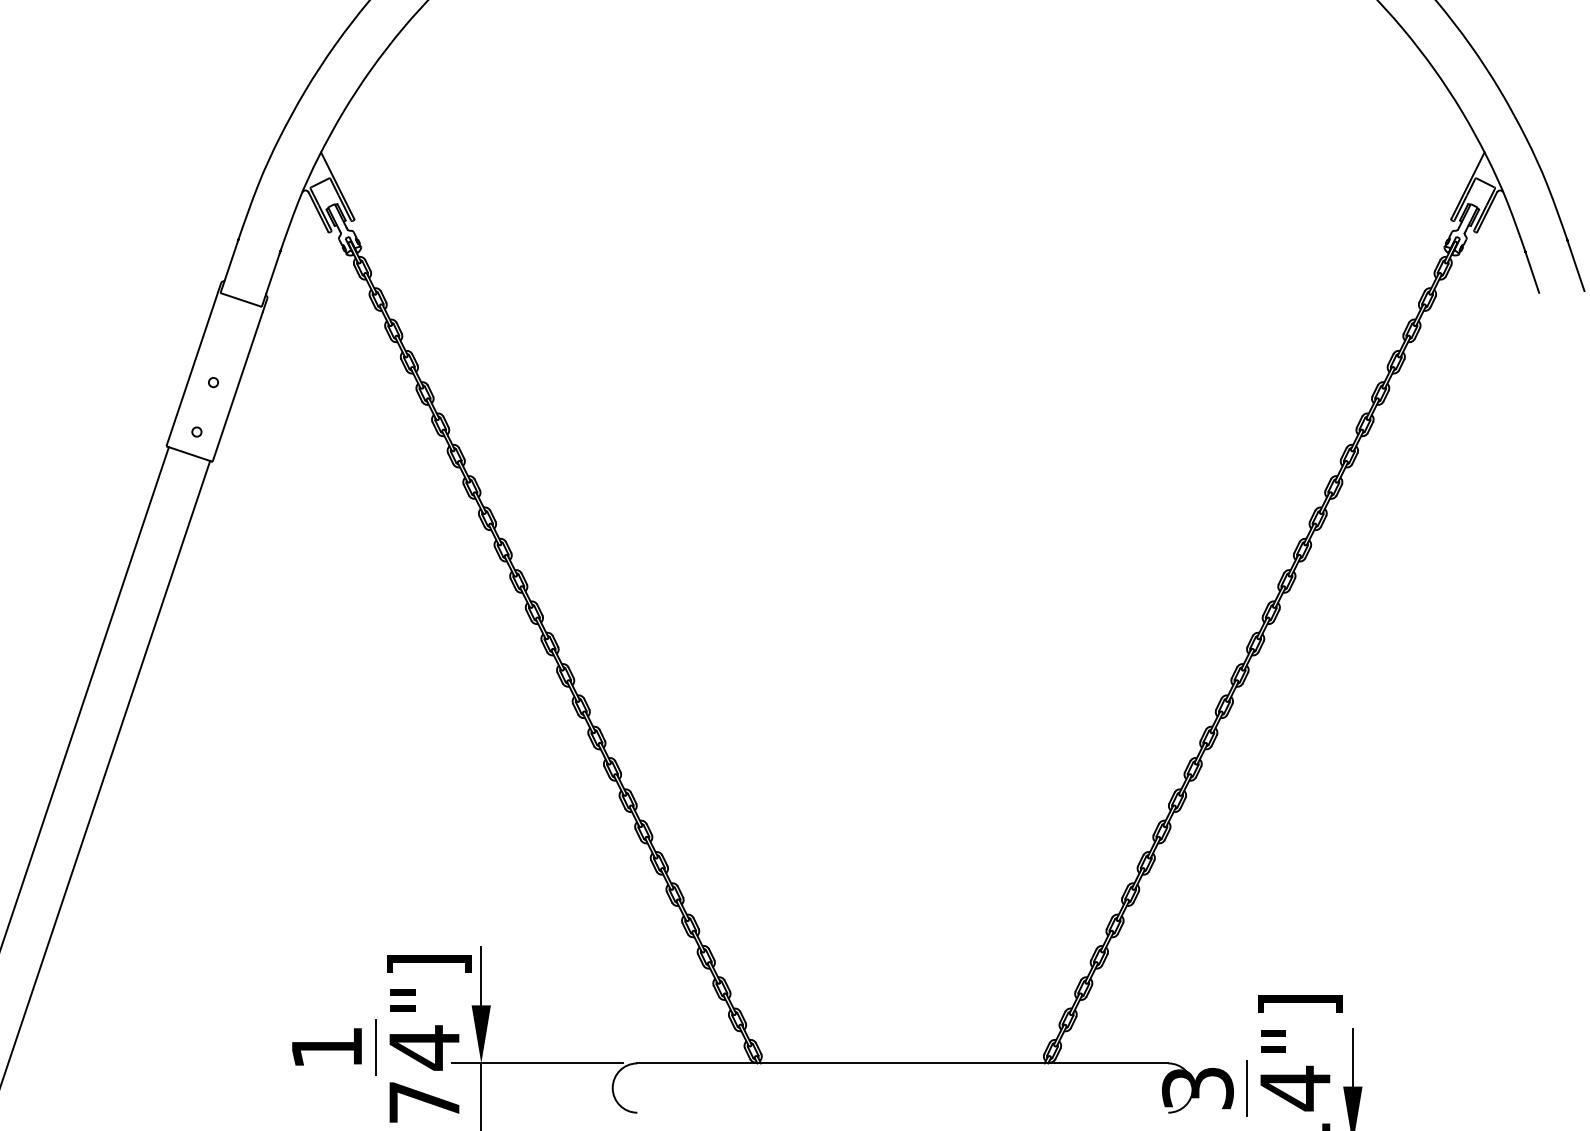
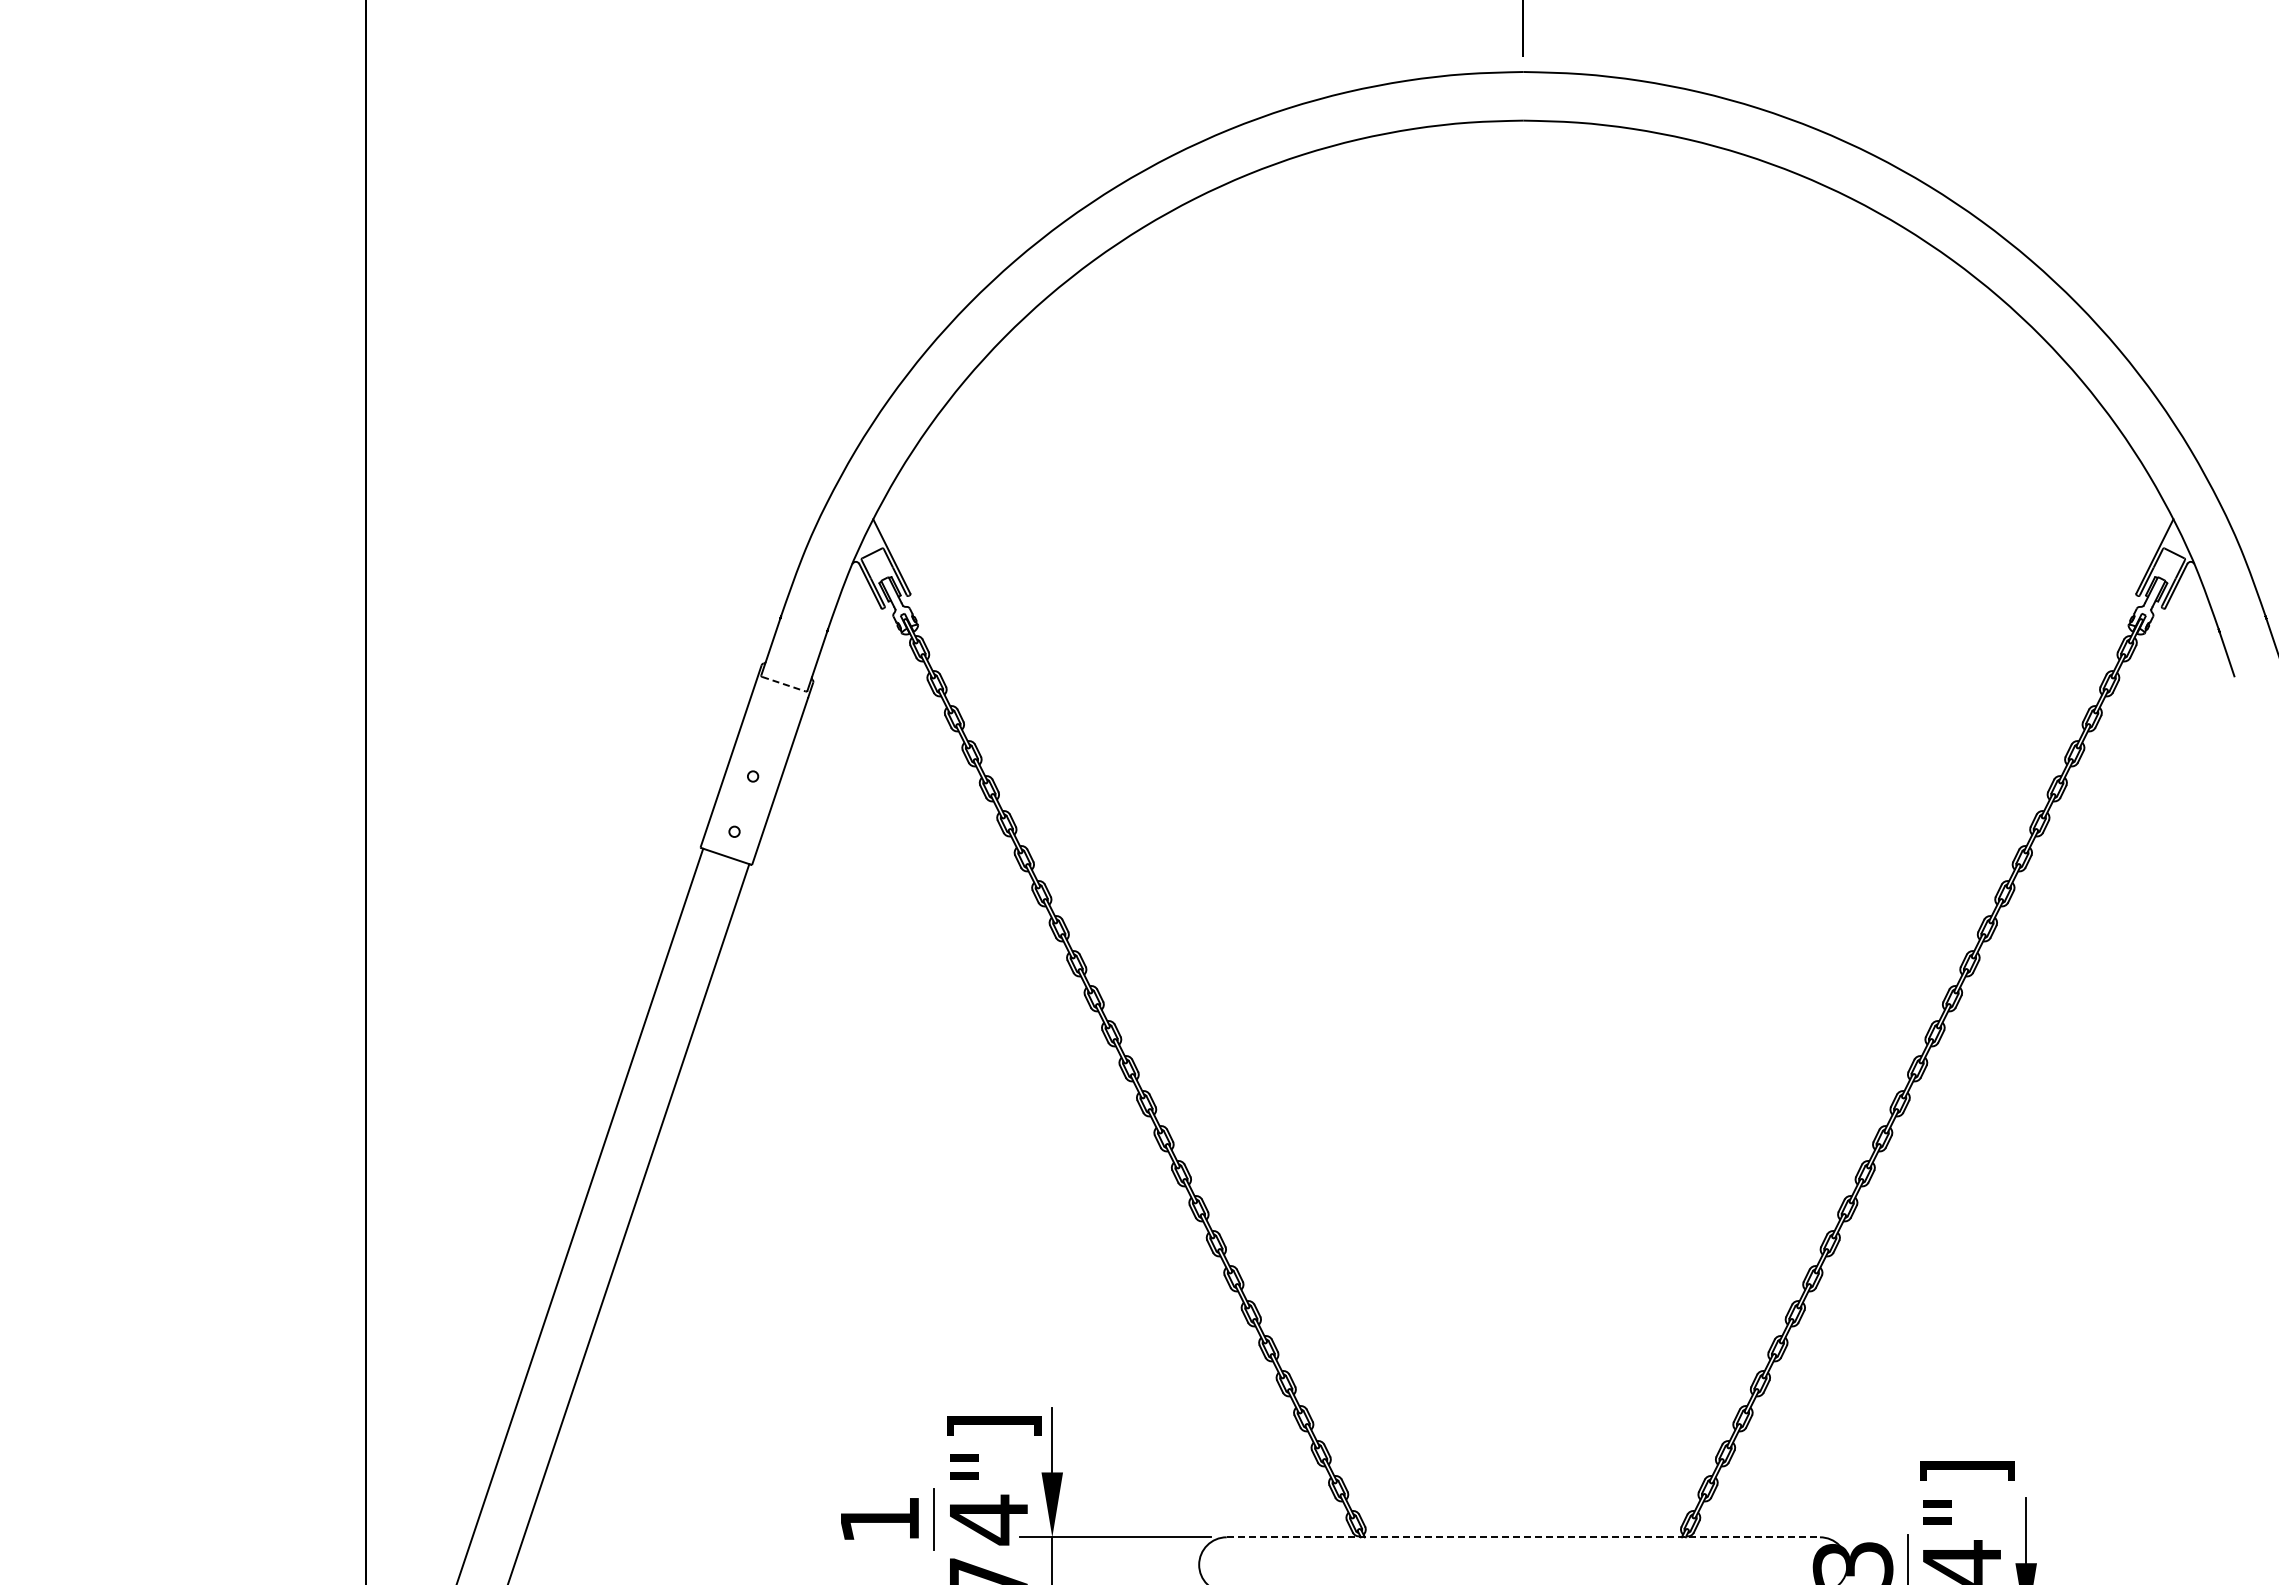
line: (241, 300) -> (784, 684), solid -> dashed
line: (902, 1063) -> (1523, 1537), solid -> dashed

